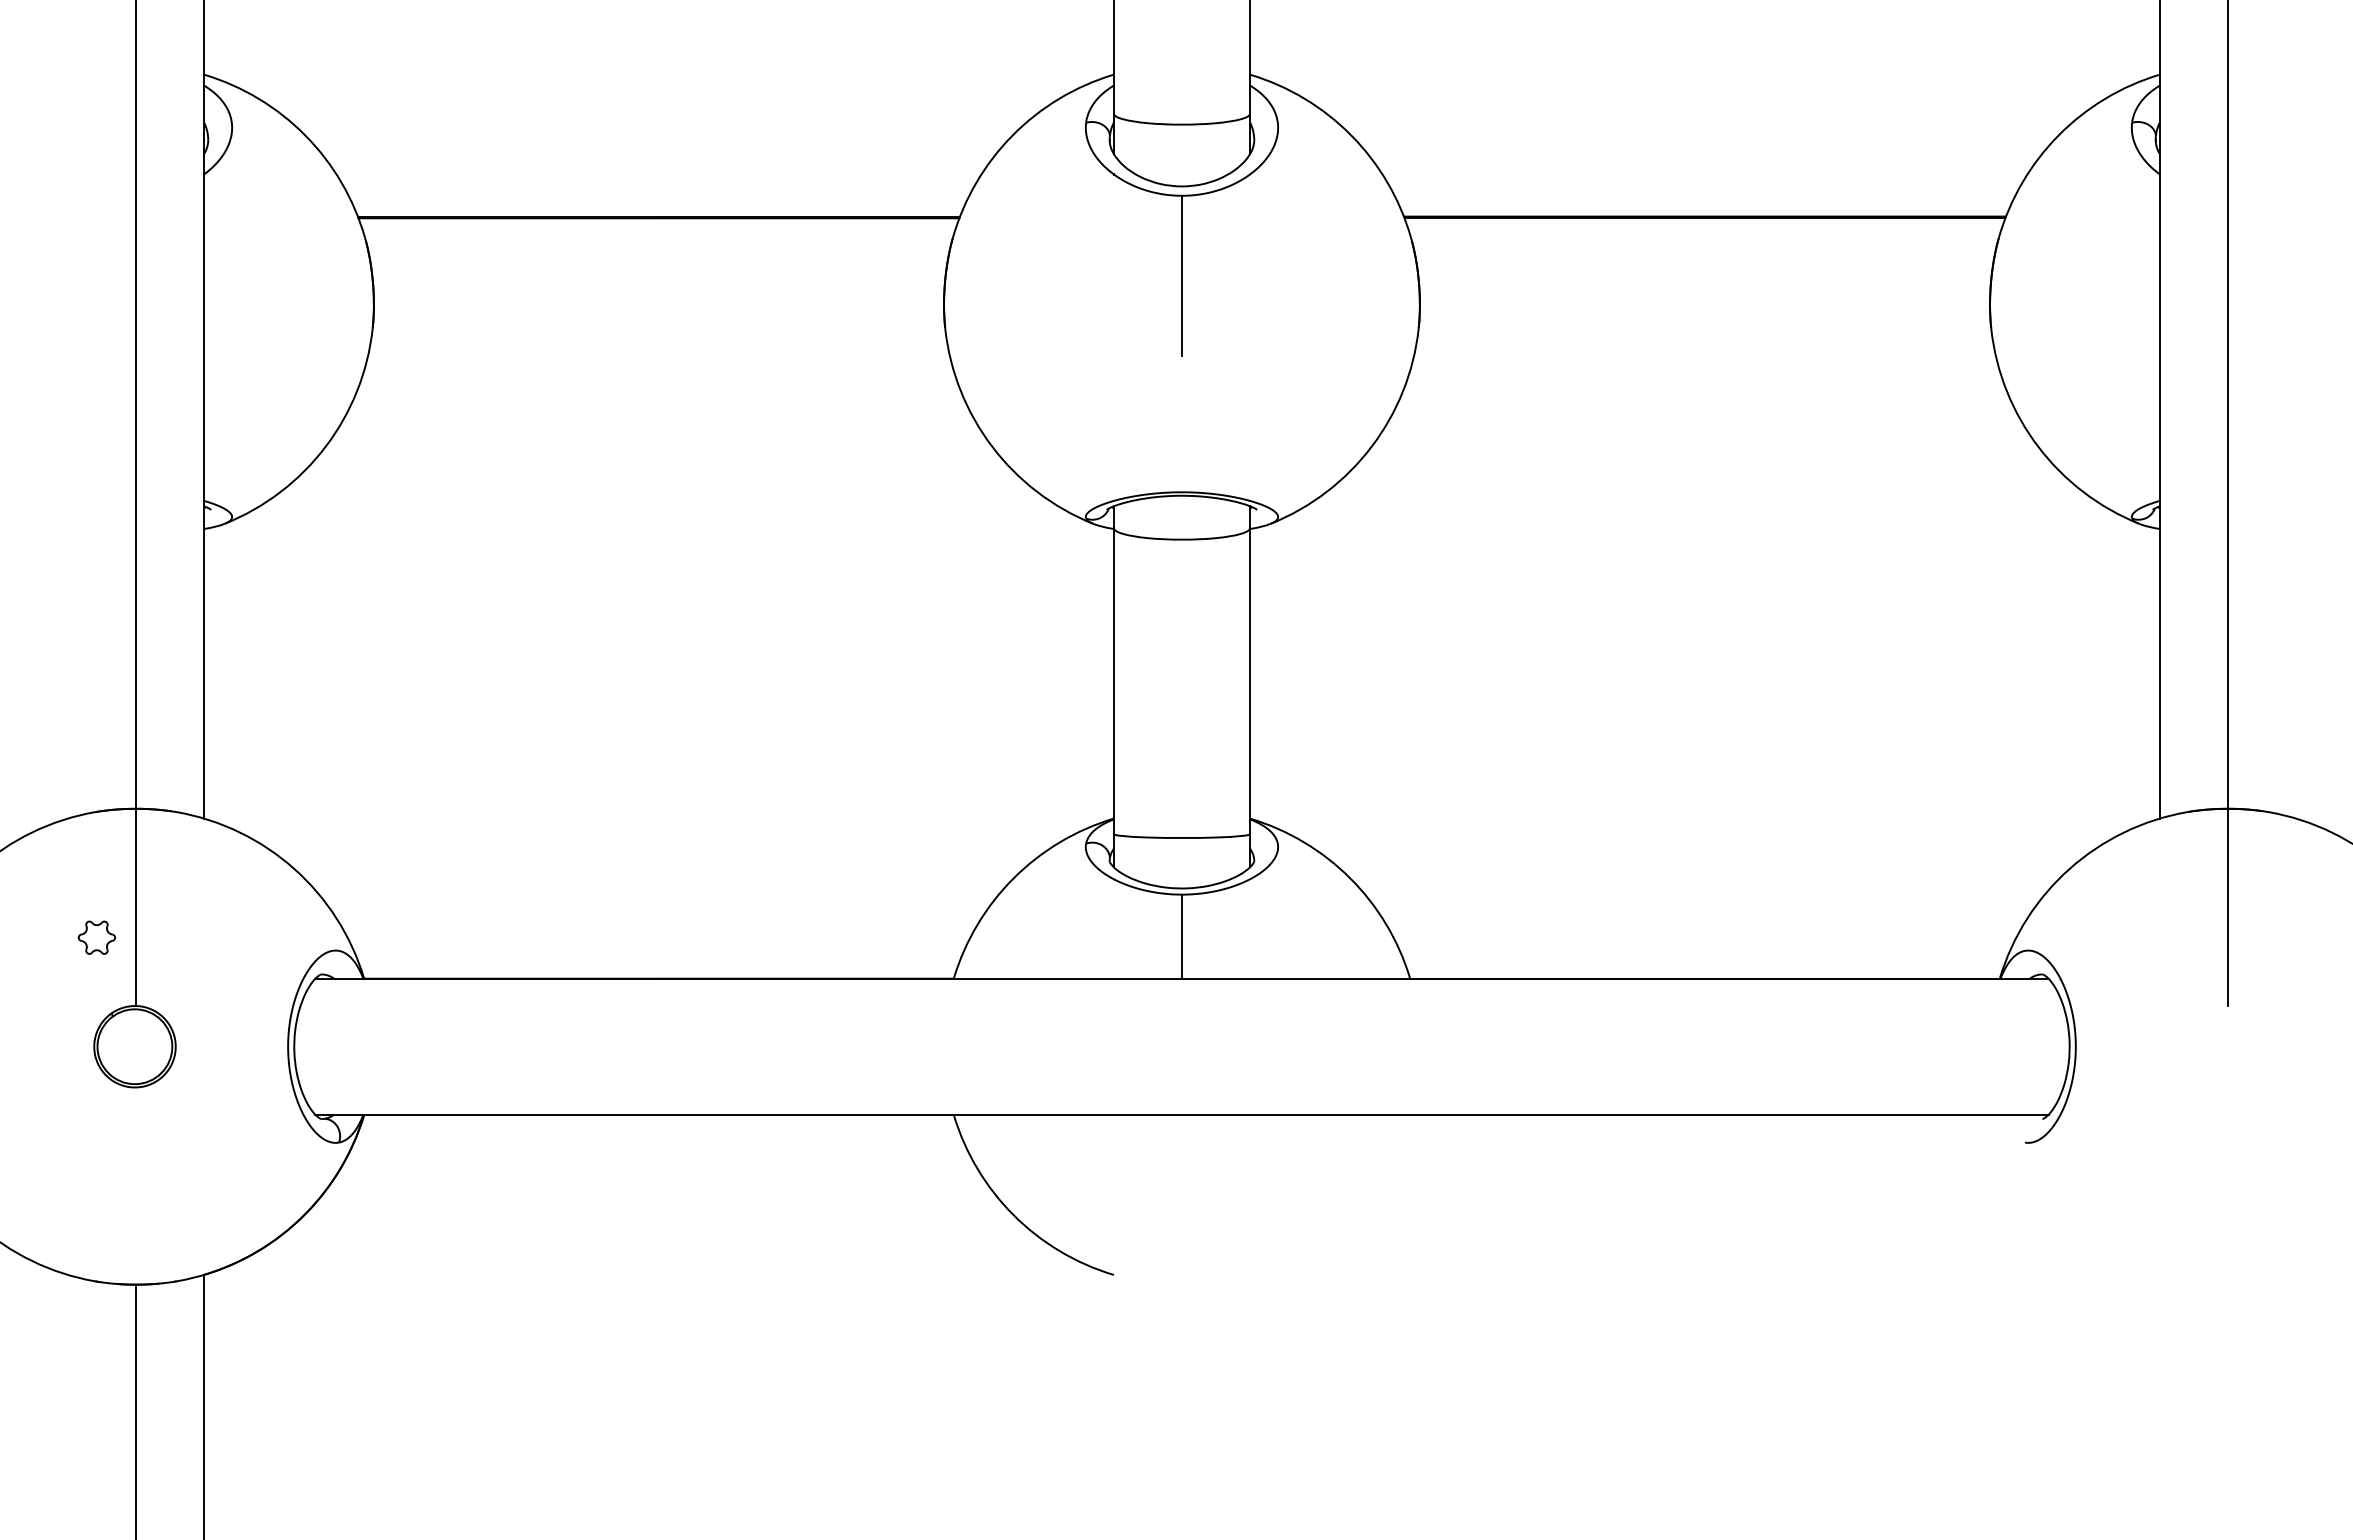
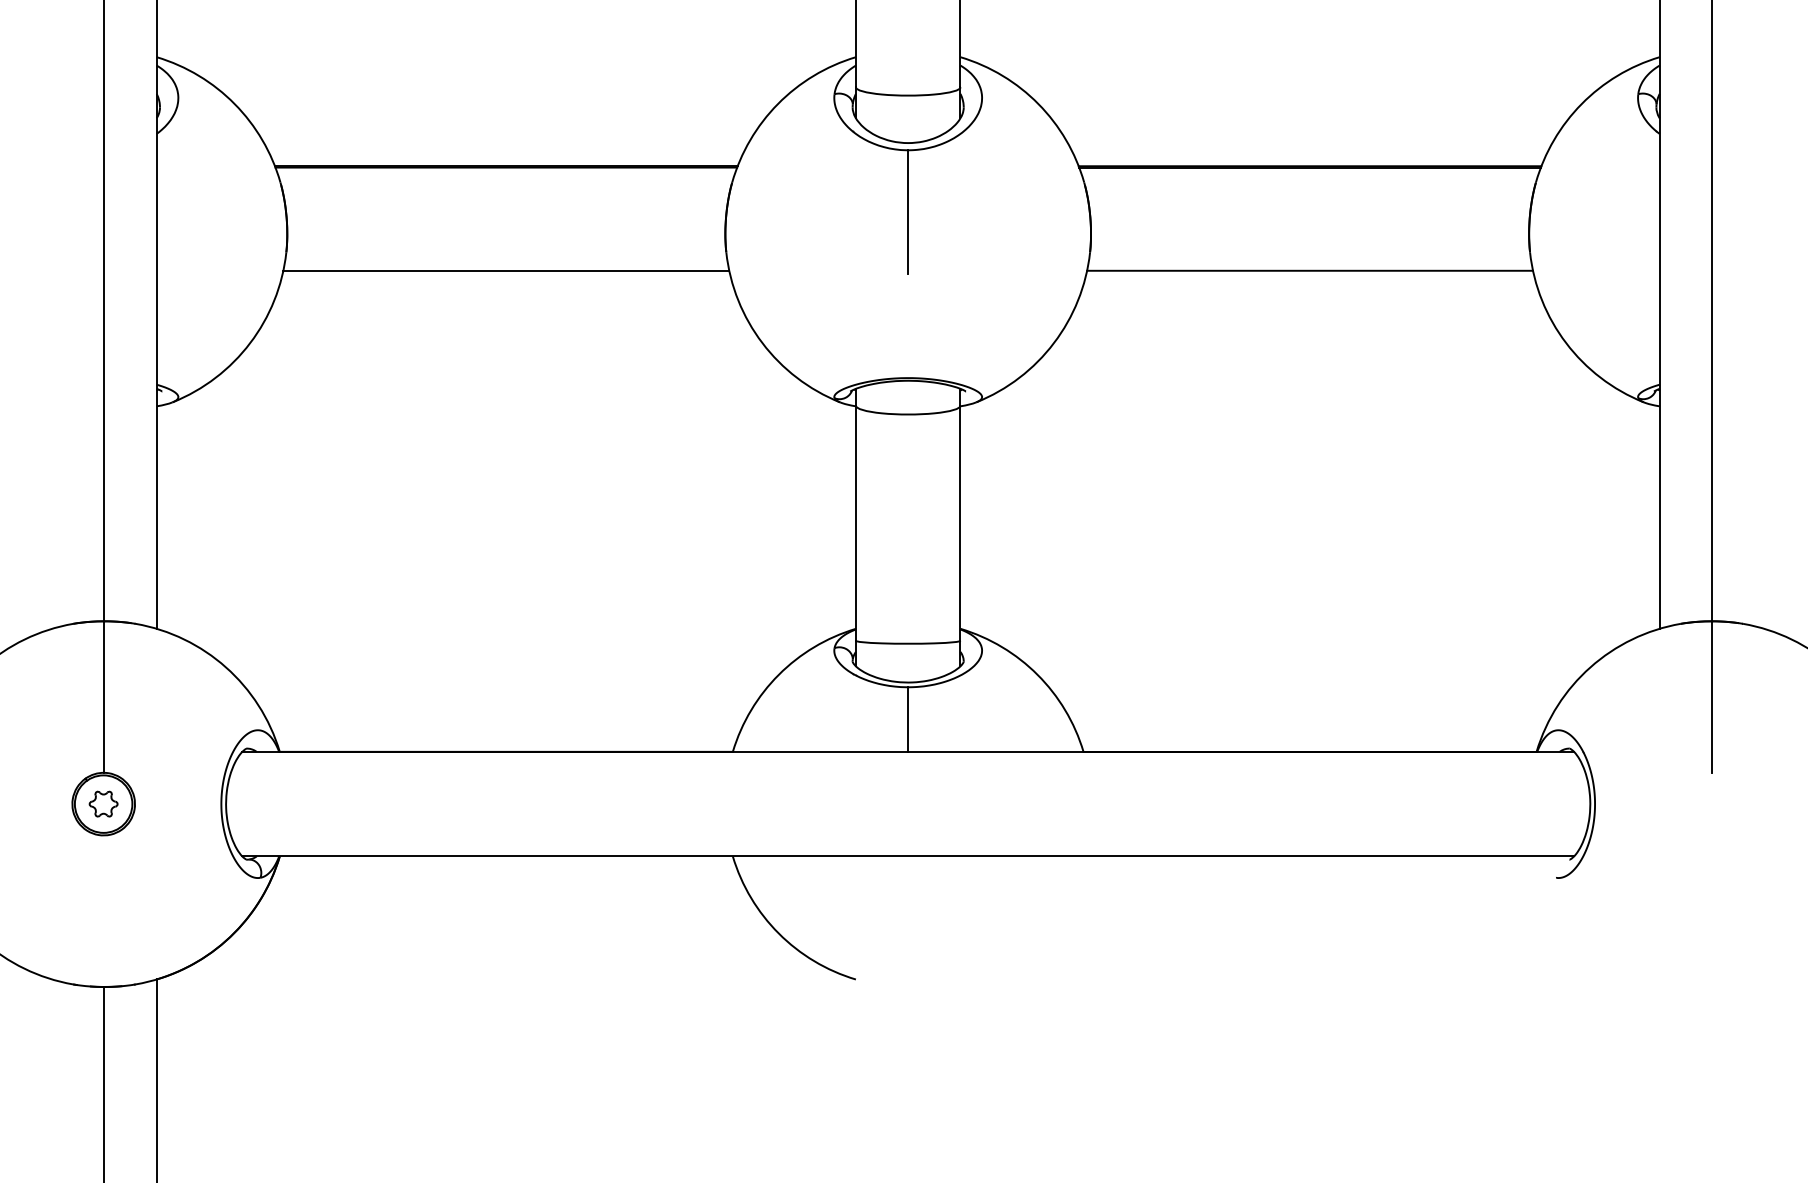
line: (658, 352) -> (505, 270), added
line: (1704, 352) -> (1309, 270), added
part: (96, 937) -> (103, 803), moved

